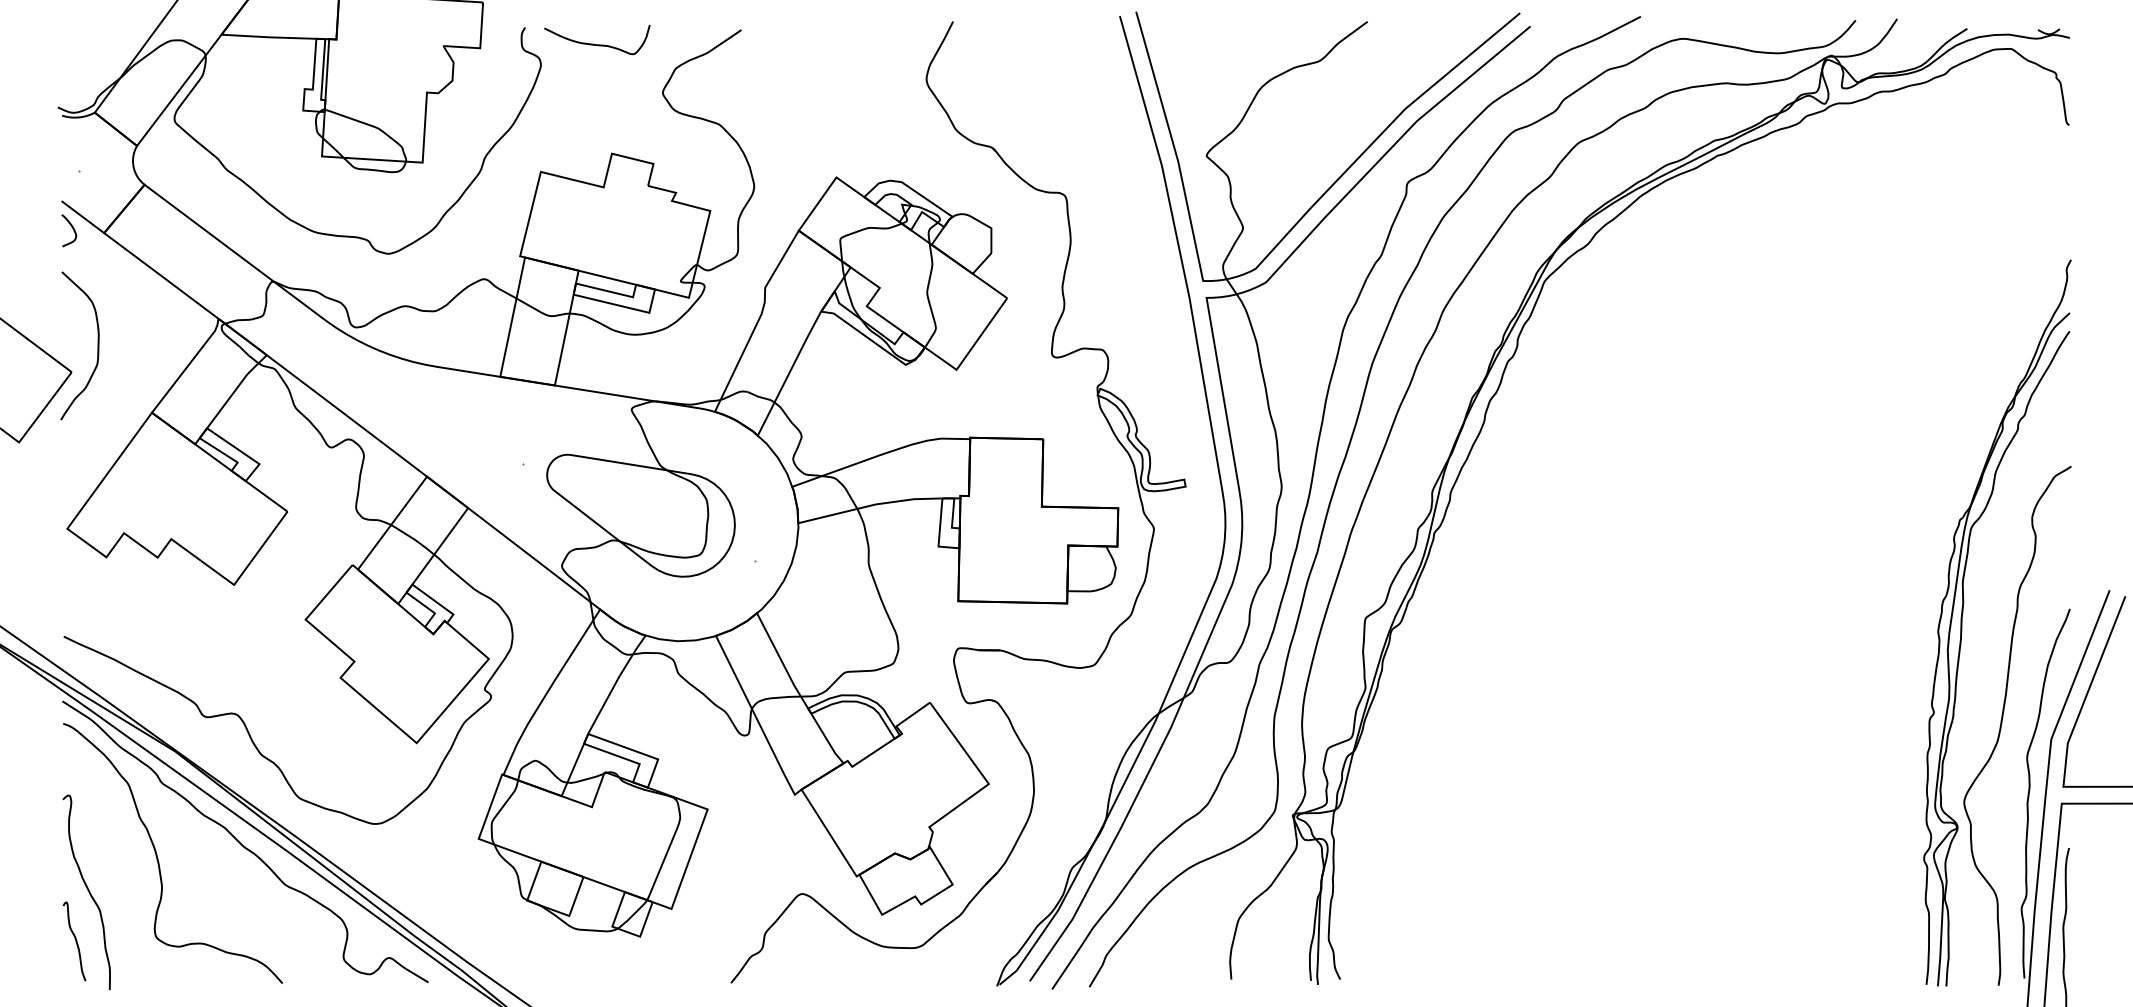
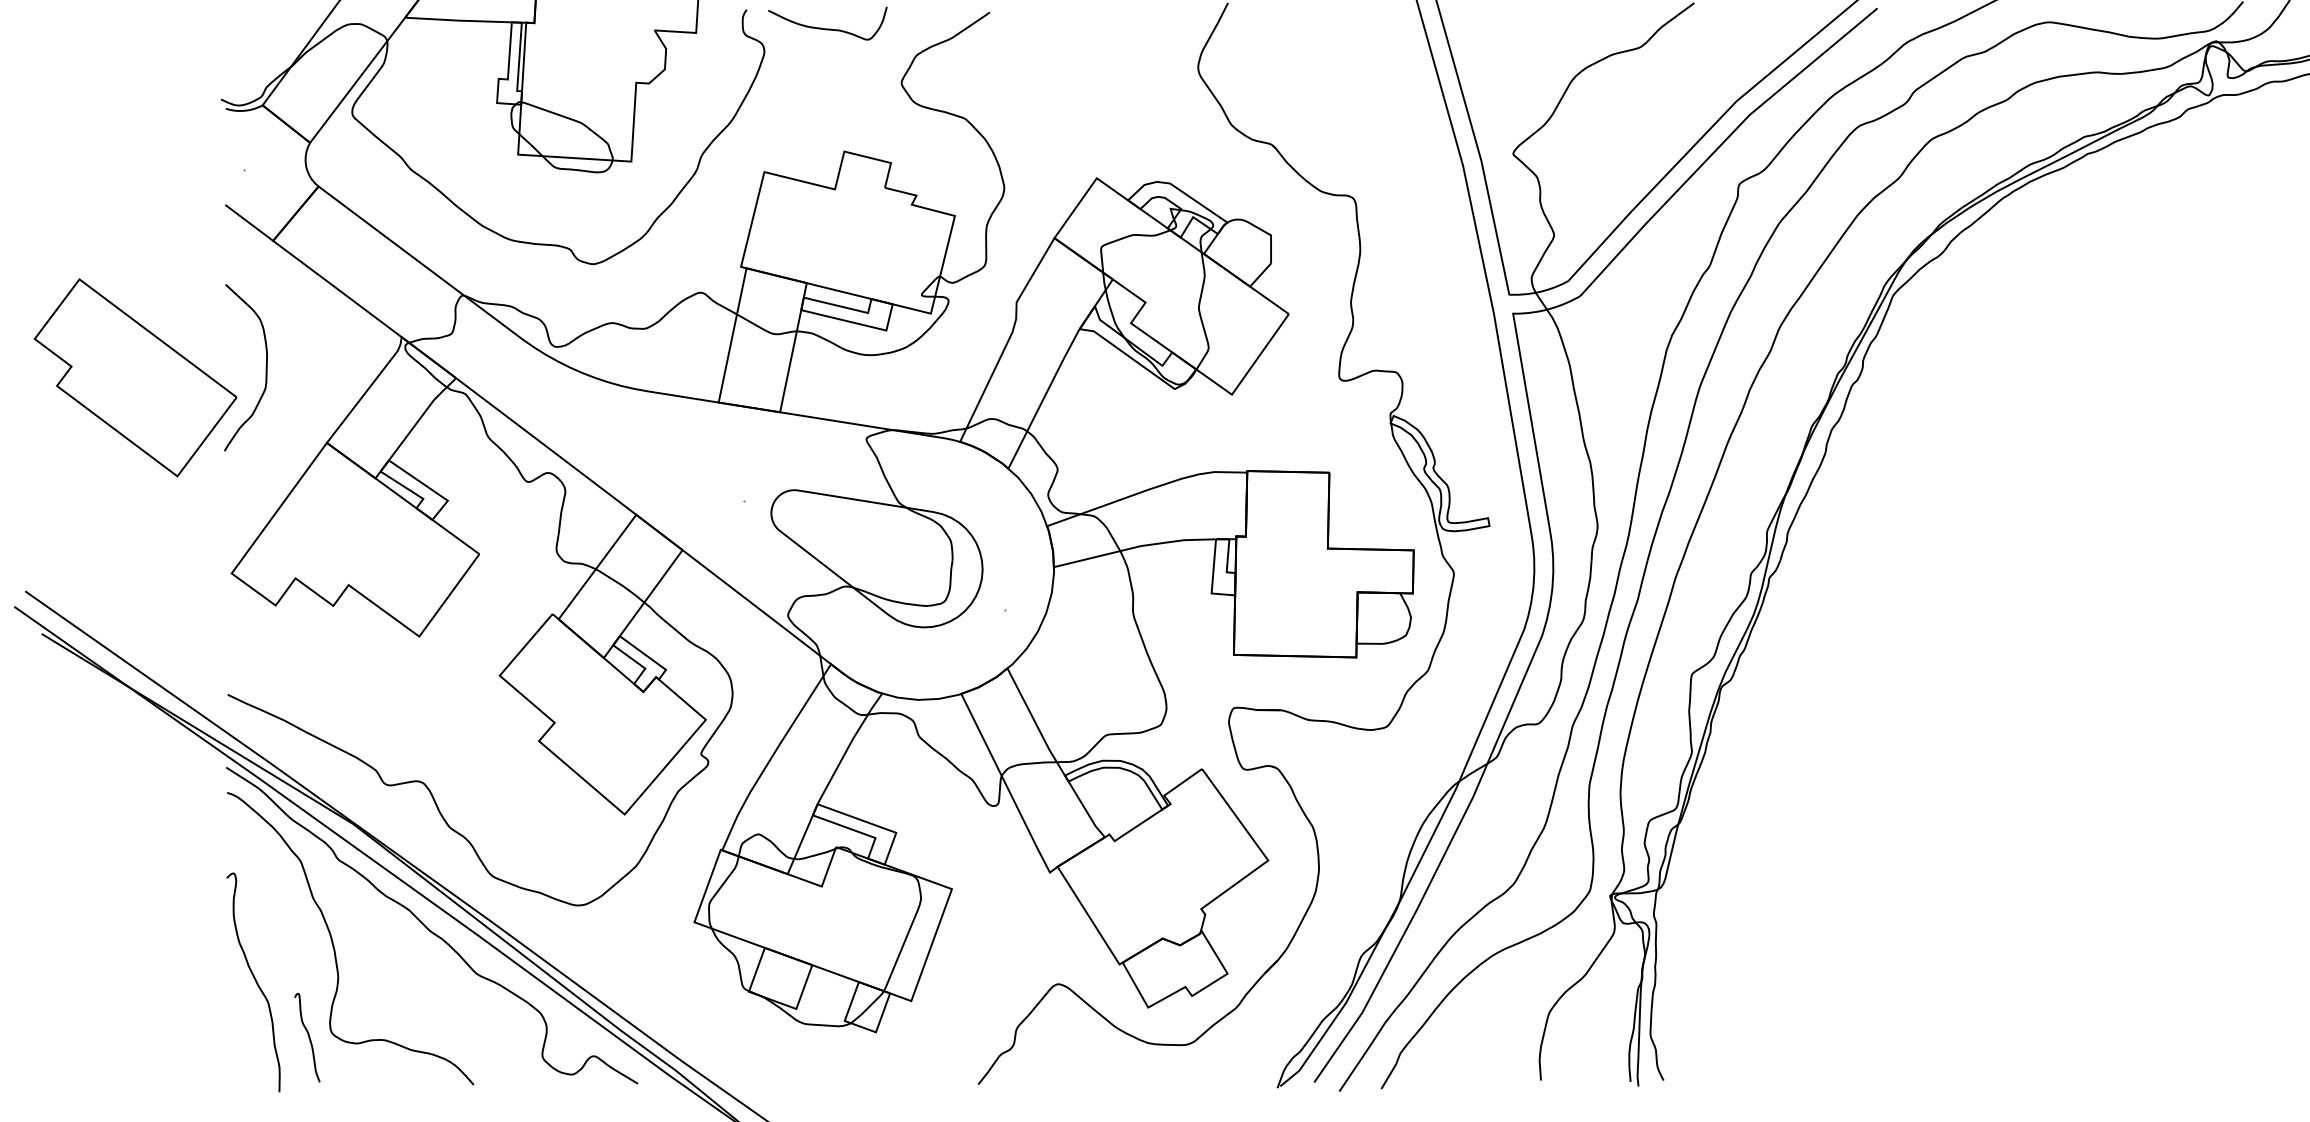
curve: (72, 229) -> (237, 236), removed
curve: (75, 941) -> (308, 1037), moved

